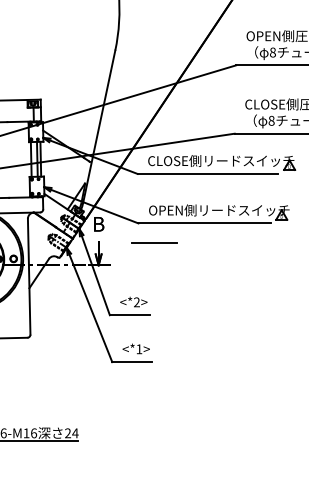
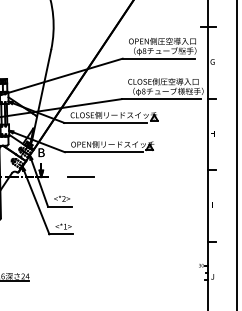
line: (152, 242) -> (80, 176), moved

